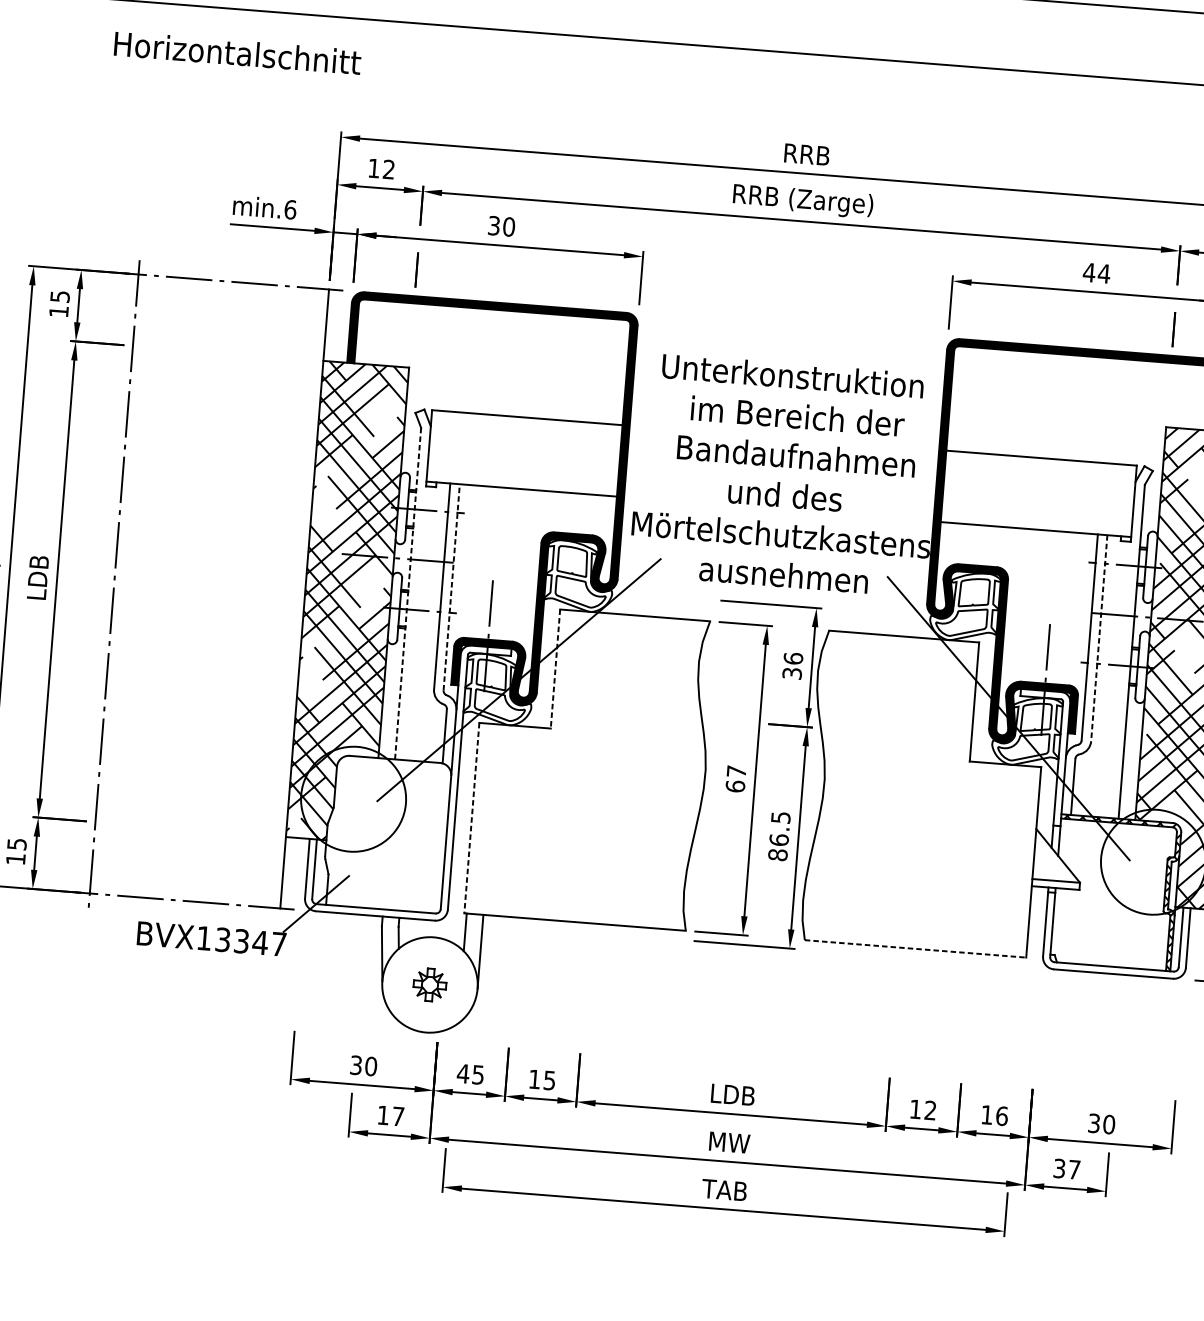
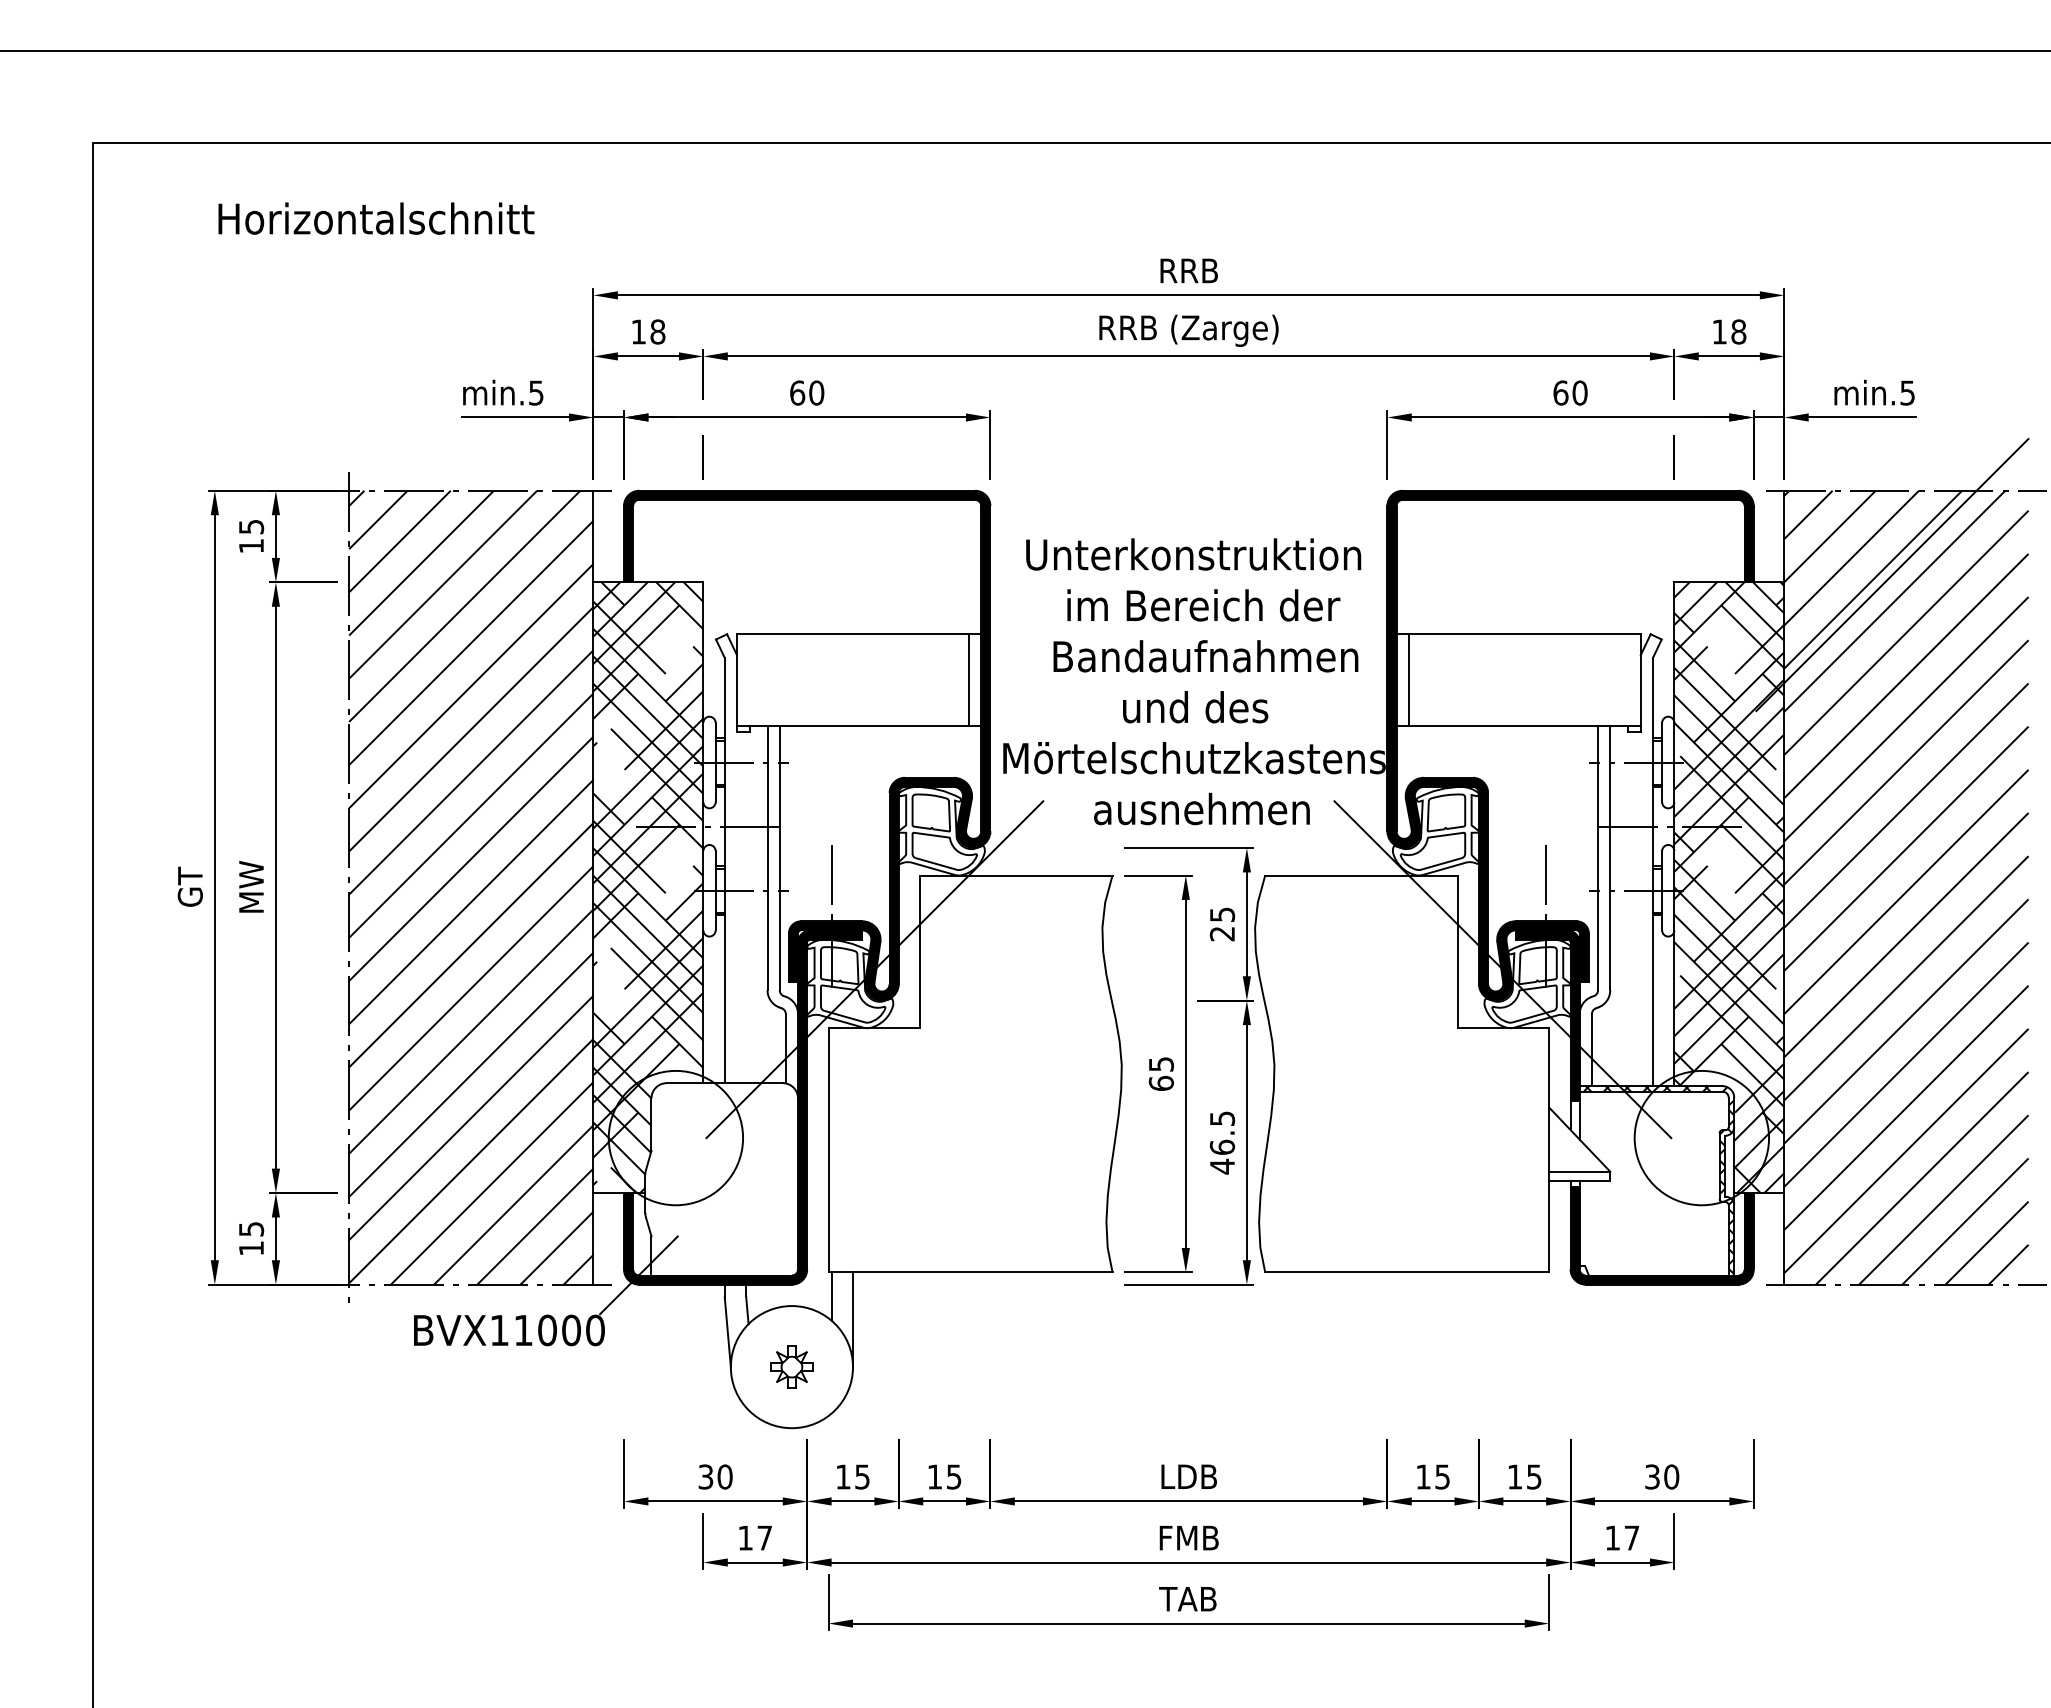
text: (237, 53) -> (376, 218), moved
text: (388, 169) -> (657, 331), 12 -> 18
text: (290, 209) -> (536, 392), min.6 -> min.5
text: (494, 225) -> (797, 392), 30 -> 60
text: (1096, 272) -> (1569, 392), 44 -> 60
line: (610, 459) -> (969, 679), added
line: (952, 486) -> (1408, 679), added
text: (38, 577) -> (251, 887), LDB -> MW
line: (451, 586) -> (779, 857), dashed -> solid
hatch: (209, 591) -> (471, 887), added
line: (407, 593) -> (724, 870), dashed -> solid
line: (1099, 638) -> (1610, 858), dashed -> solid
text: (792, 666) -> (1222, 924), 36 -> 25
line: (555, 669) -> (920, 952), dashed -> solid
fill: (1040, 757) -> (1547, 1015), added
text: (736, 771) -> (1161, 1064), 67 -> 65
fill: (408, 779) -> (743, 1107), added
line: (471, 818) -> (828, 1150), dashed -> solid
text: (778, 854) -> (1222, 1166), 86.5 -> 46.5
fill: (1116, 935) -> (1661, 1235), added
text: (251, 942) -> (559, 1330), BVX13347 -> BVX11000
line: (915, 948) -> (1407, 1272), dashed -> solid
text: (463, 1073) -> (843, 1476), 45 -> 15
text: (930, 1110) -> (1442, 1476), 12 -> 15
text: (1001, 1115) -> (1533, 1476), 16 -> 15
text: (728, 1142) -> (1188, 1537), MW -> FMB
text: (1059, 1168) -> (1612, 1537), 37 -> 17

